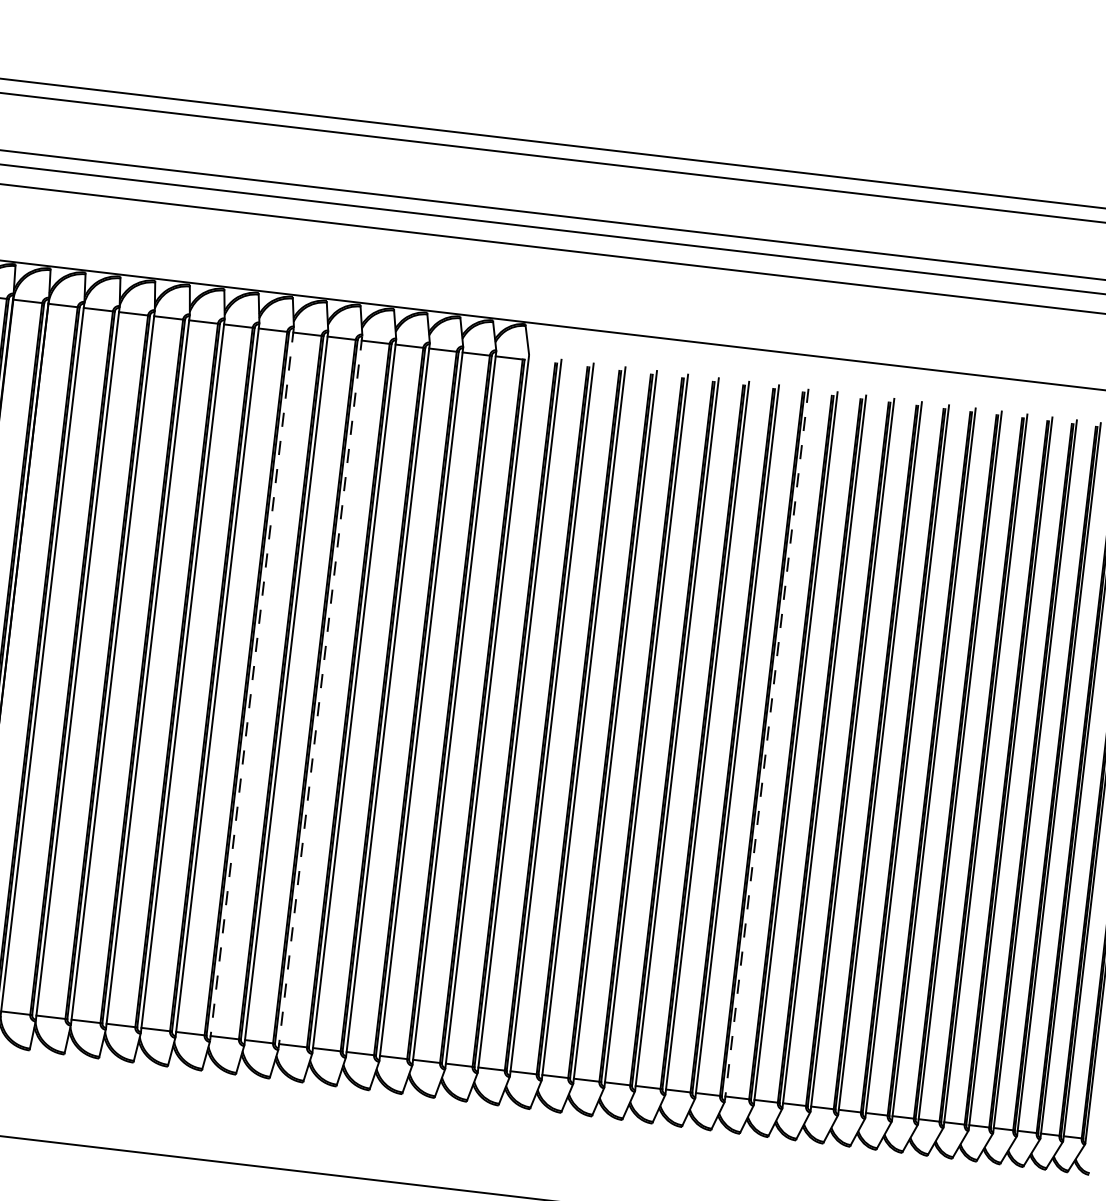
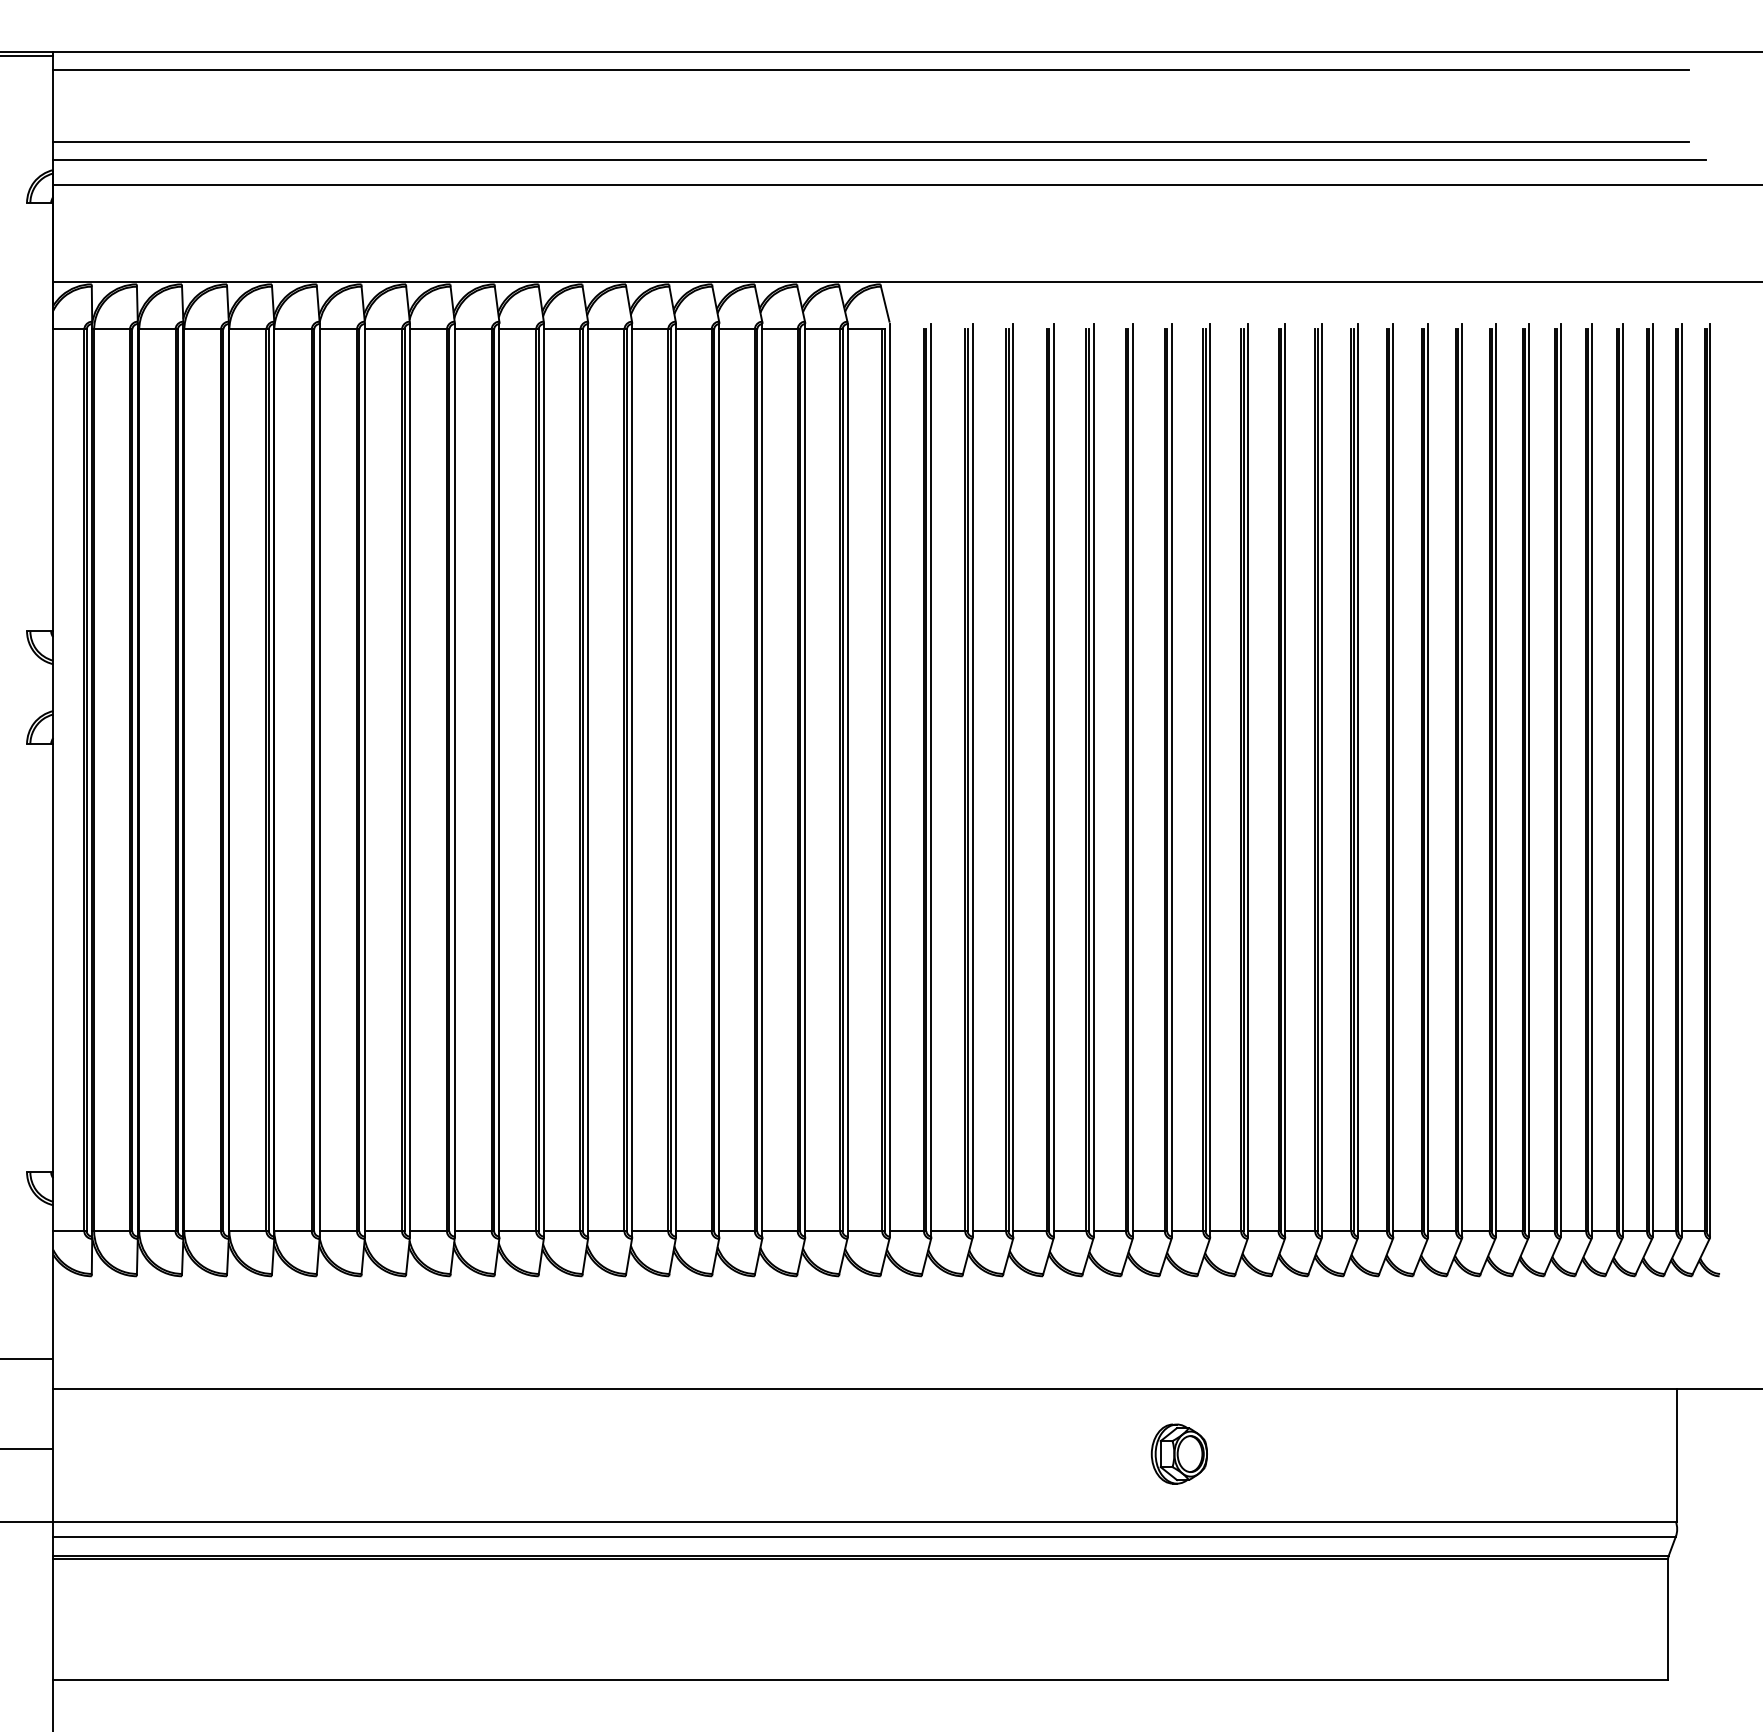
line: (252, 684) -> (588, 780), dashed -> solid
line: (320, 692) -> (675, 780), dashed -> solid
line: (767, 744) -> (1248, 780), dashed -> solid

